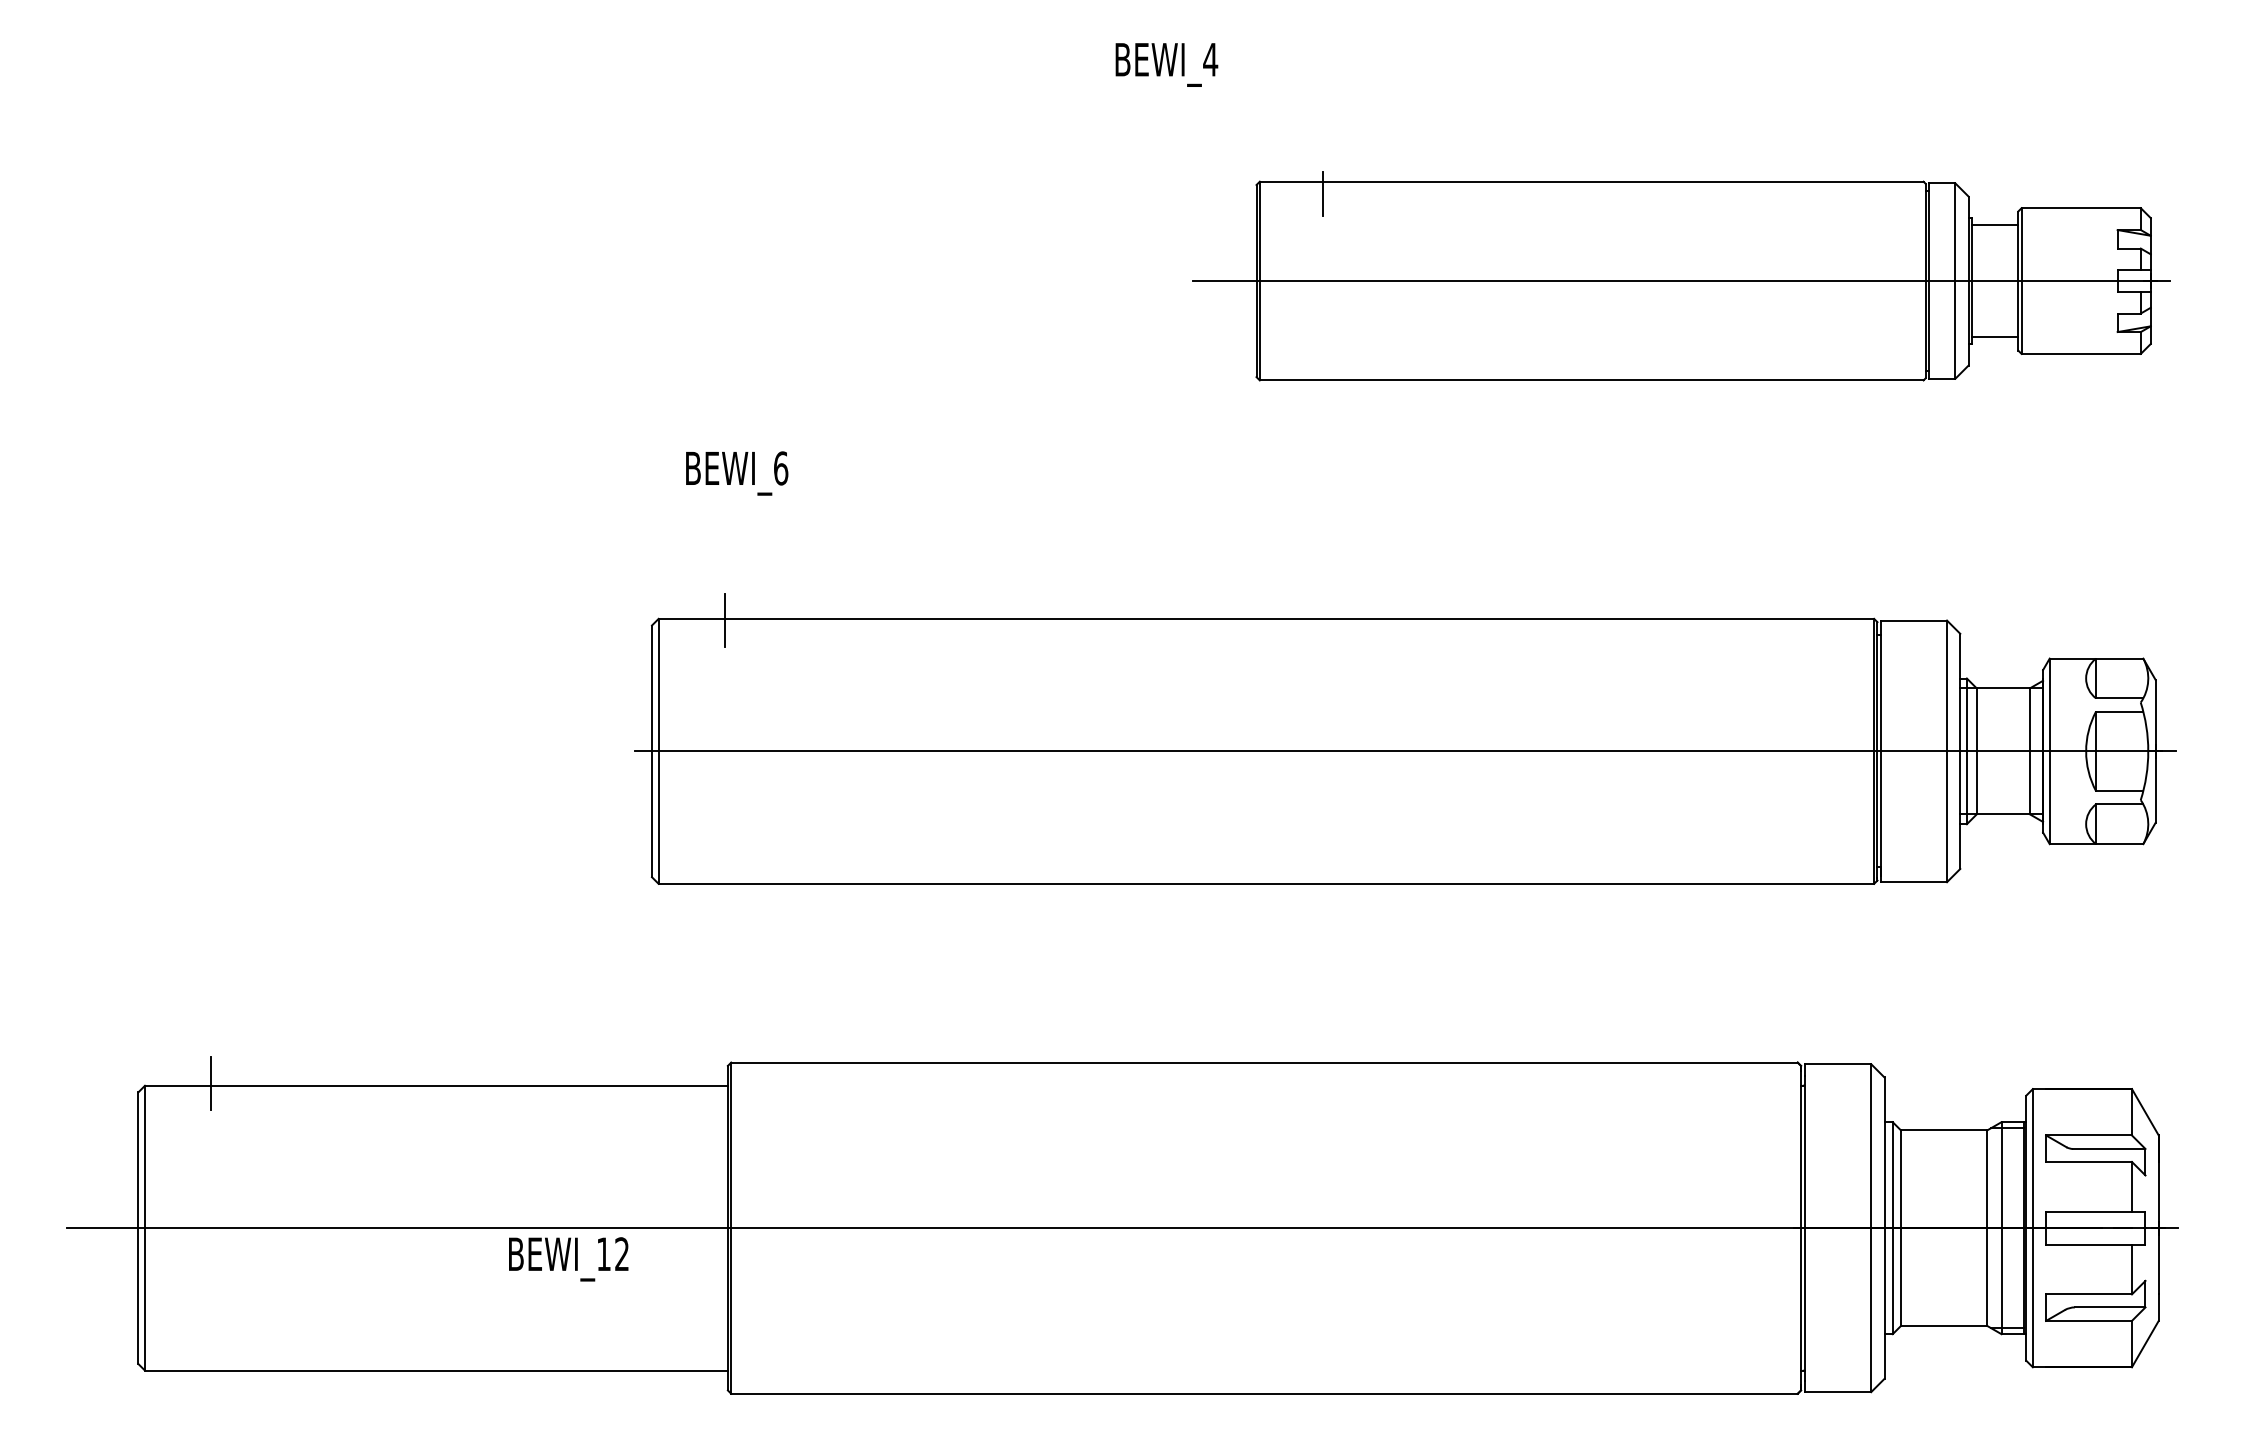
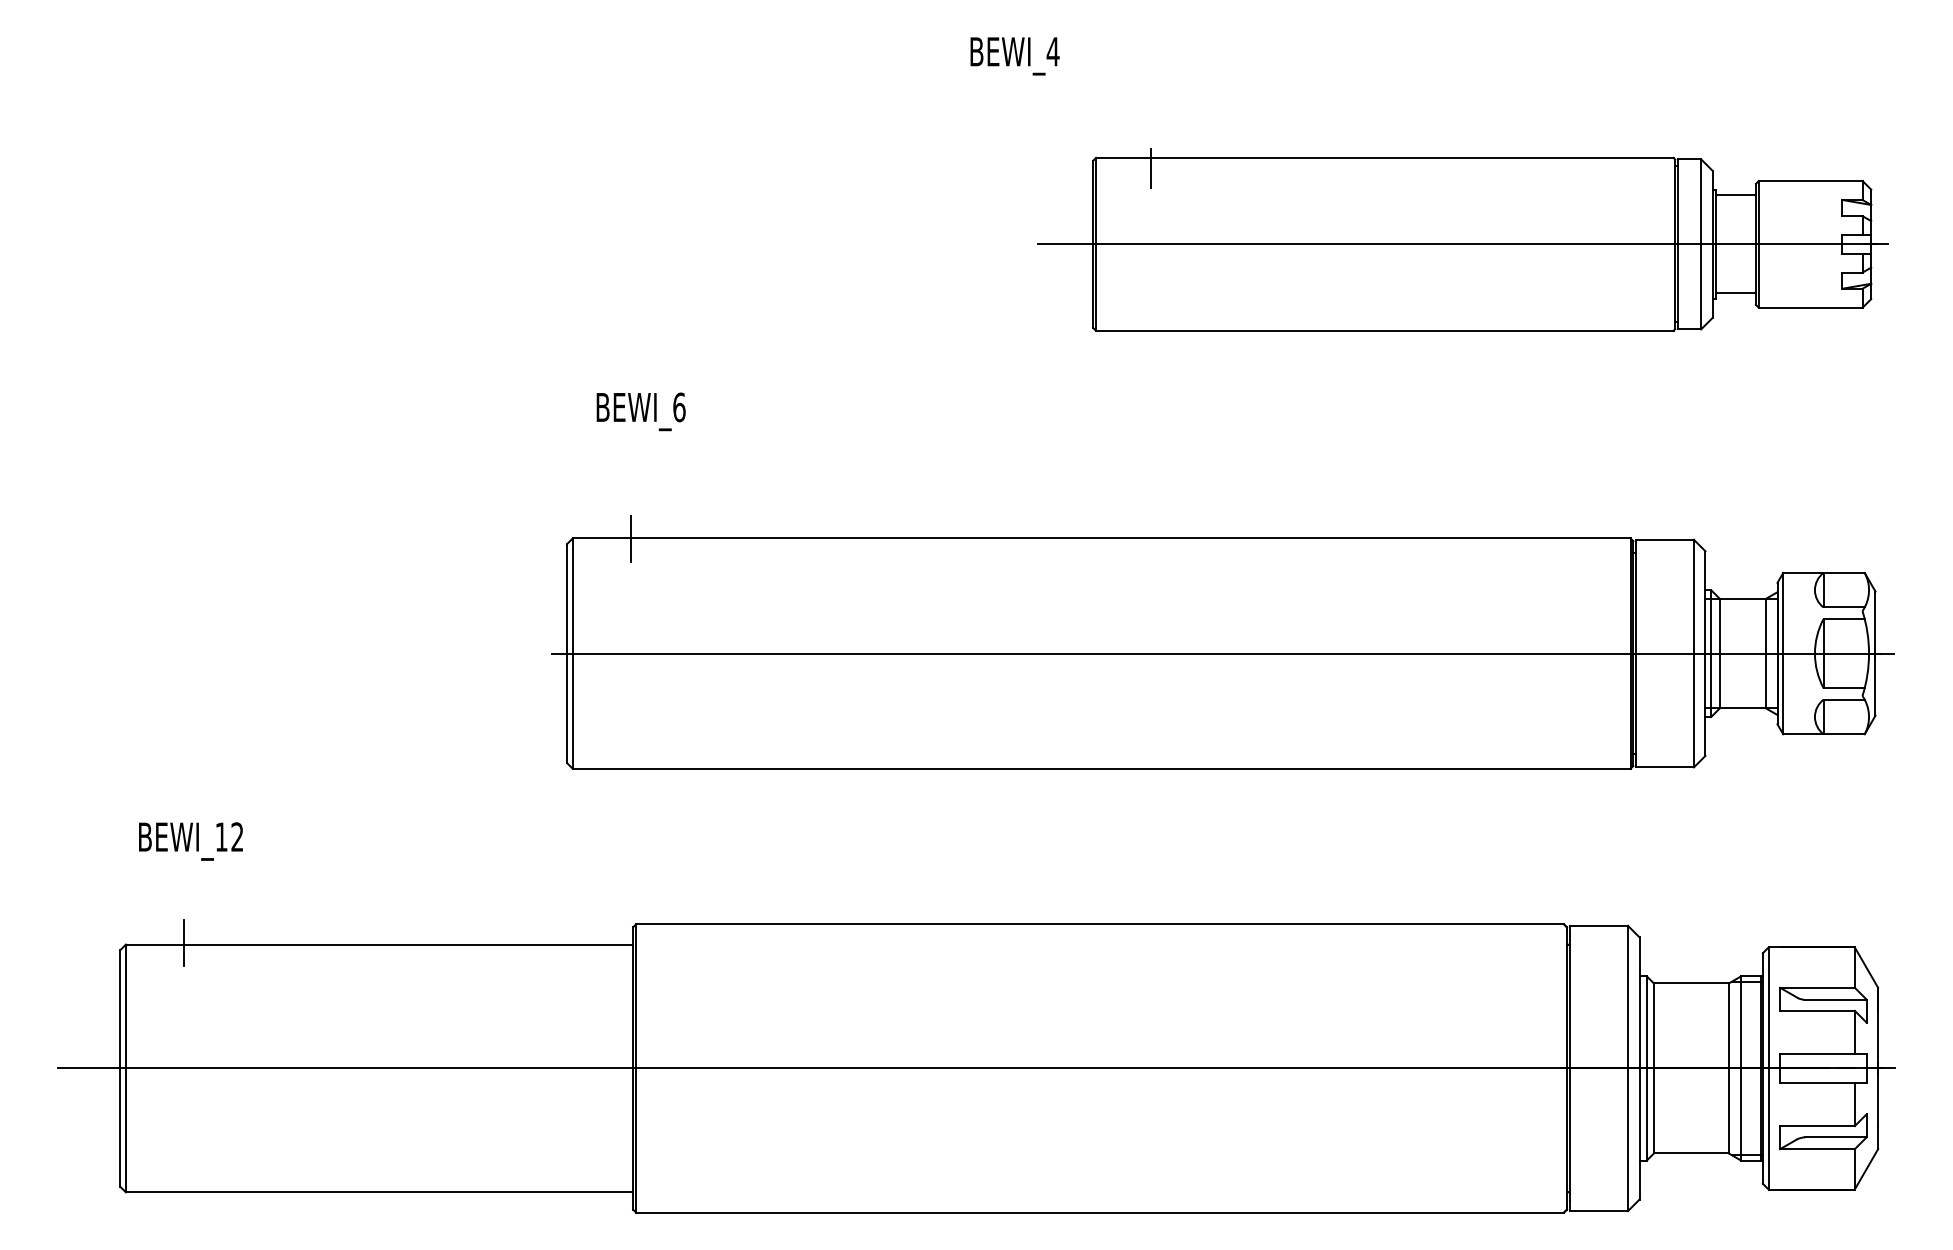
text: (568, 1259) -> (190, 841), moved

